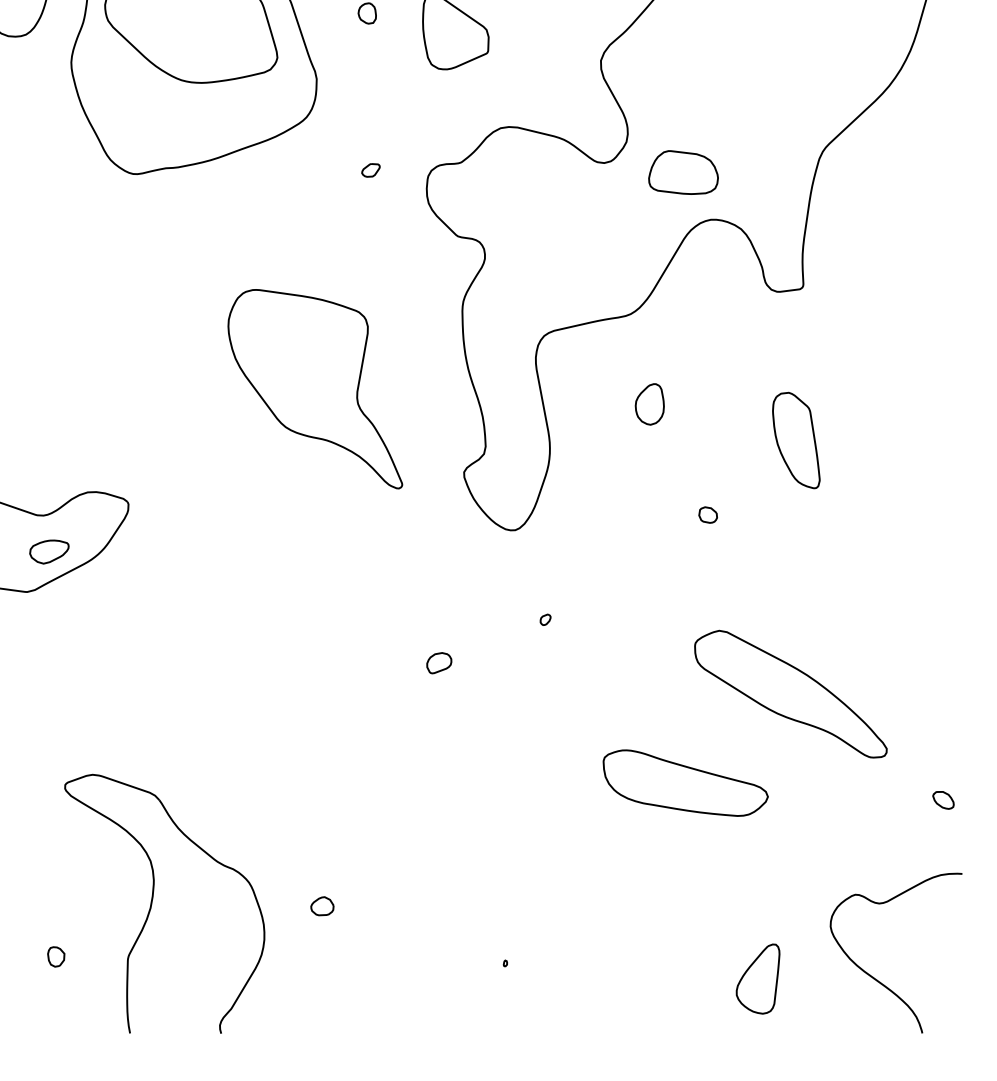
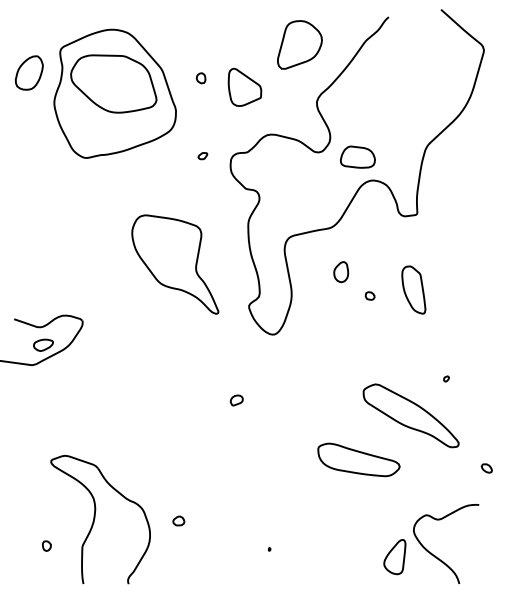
part: (706, 514) -> (369, 295), moved
part: (545, 618) -> (446, 378), moved
curve: (880, 979) -> (438, 557), moved

